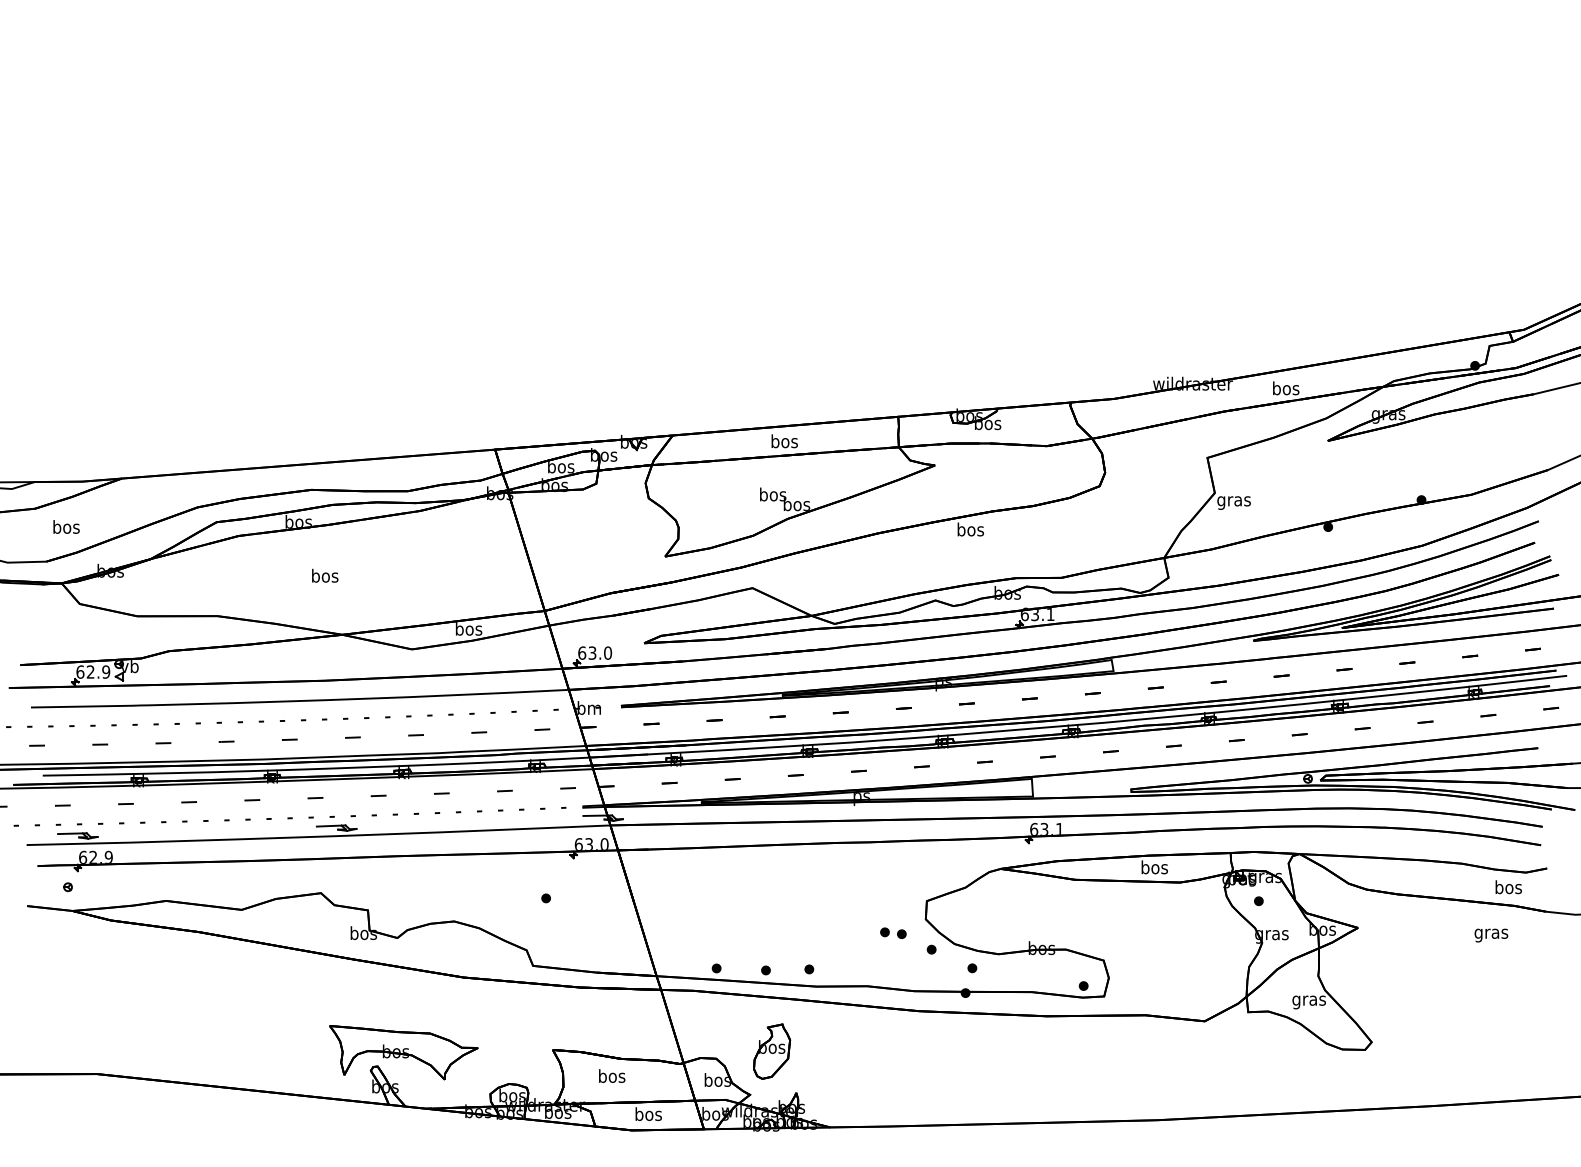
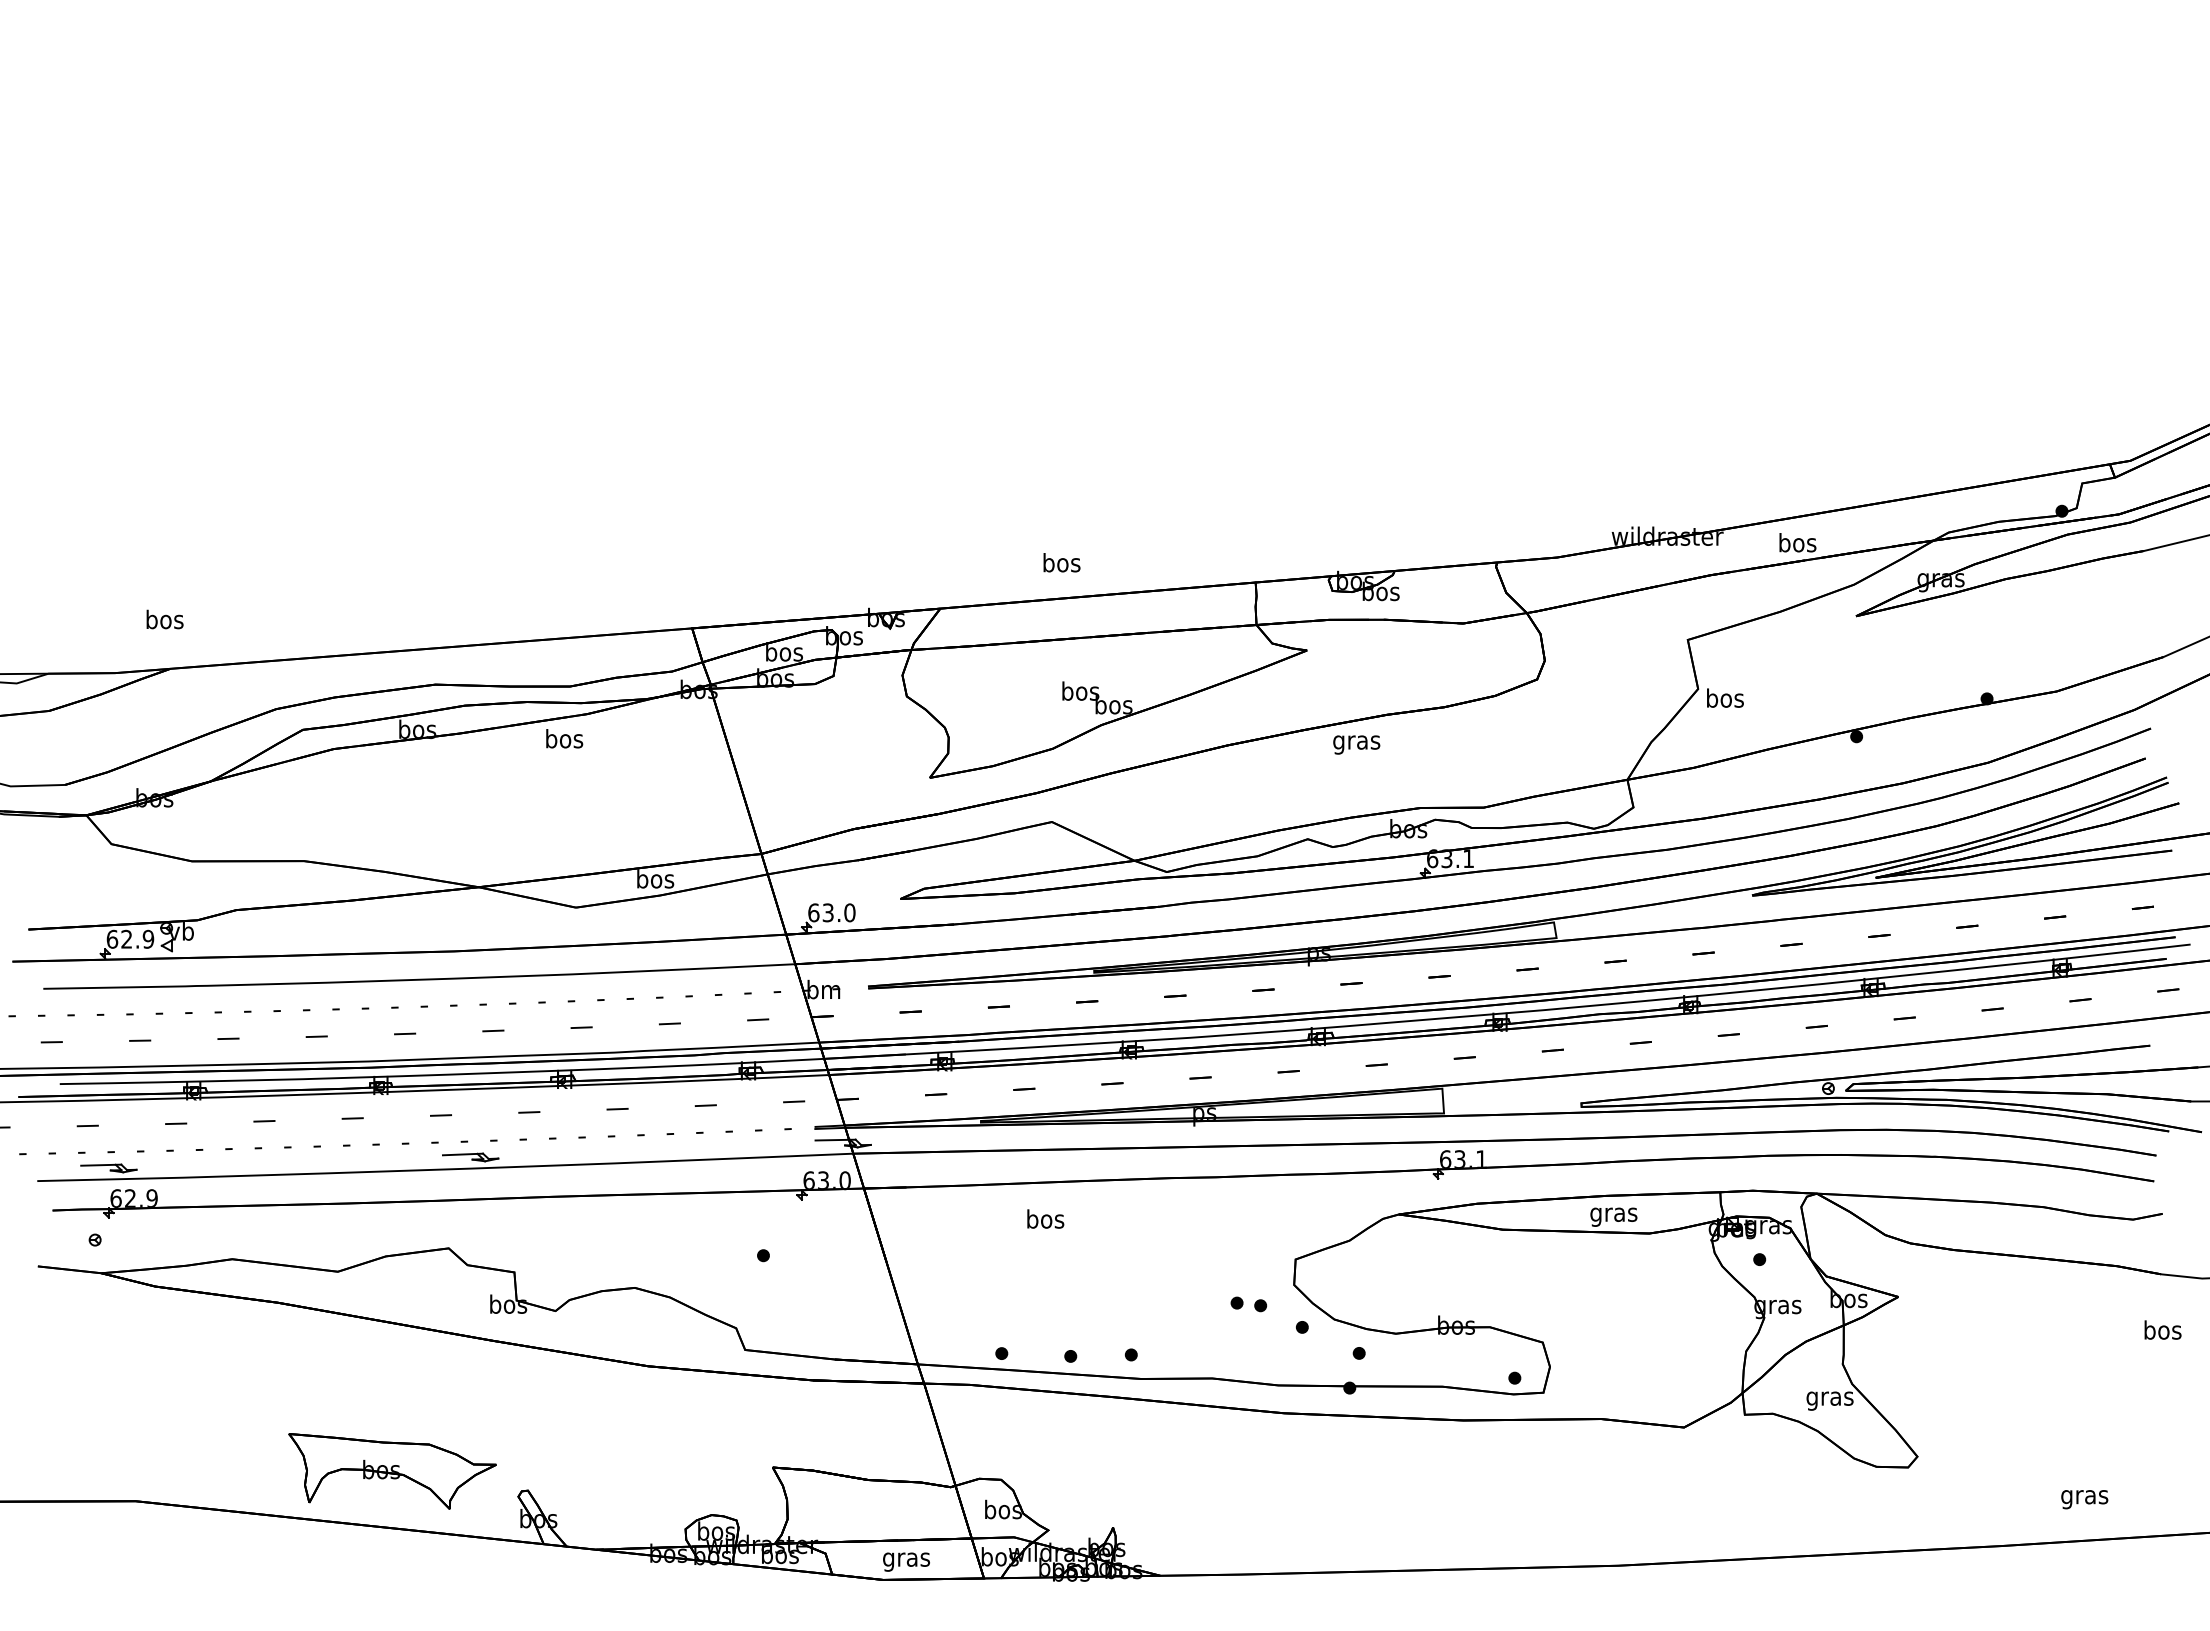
text: (784, 441) -> (1061, 562), moved
text: (1233, 501) -> (1724, 700), gras -> bos
text: (66, 526) -> (164, 619), moved
text: (970, 531) -> (1356, 742), bos -> gras
text: (325, 575) -> (564, 738), moved
text: (1154, 868) -> (1613, 1214), bos -> gras
text: (1508, 886) -> (2162, 1329), moved
text: (1491, 935) -> (2084, 1499), moved
part: (772, 1051) -> (1079, 1469), removed
part: (403, 1052) -> (392, 1471), moved
text: (612, 1075) -> (1045, 1218), moved
text: (648, 1115) -> (906, 1559), bos -> gras

